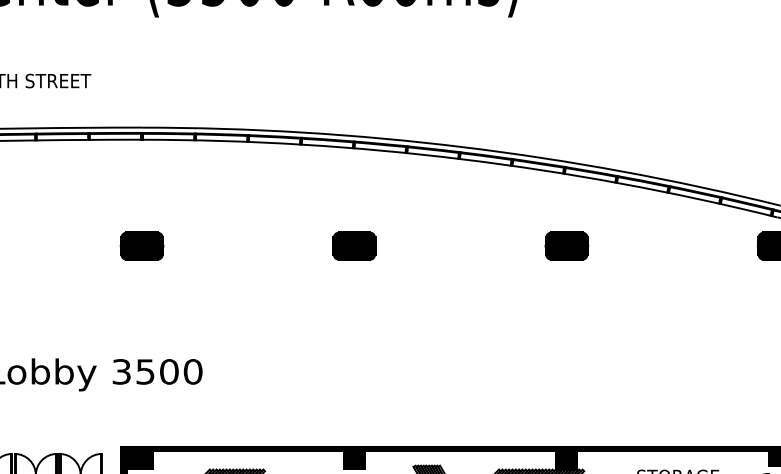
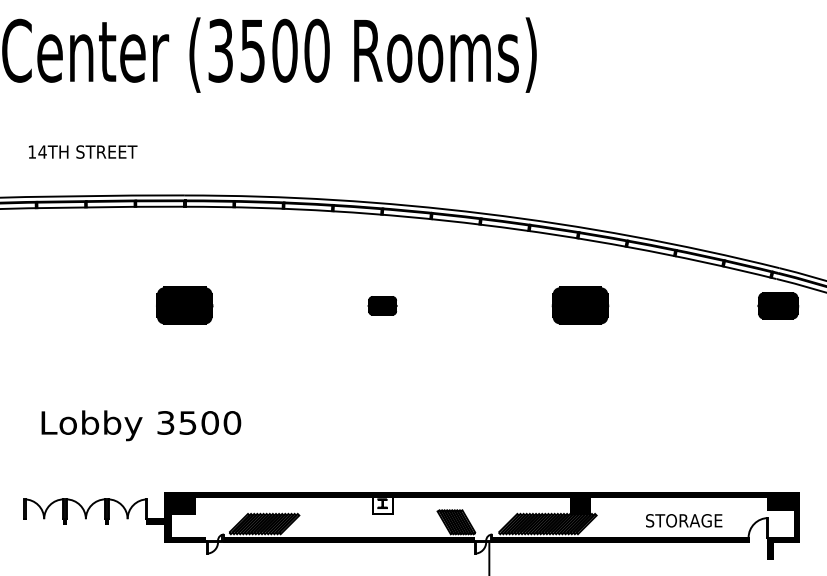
part: (141, 245) -> (184, 305), size x1.4
part: (354, 245) -> (382, 305), size x0.7
part: (566, 245) -> (580, 305), size x1.4
fill: (354, 460) -> (382, 505), removed

